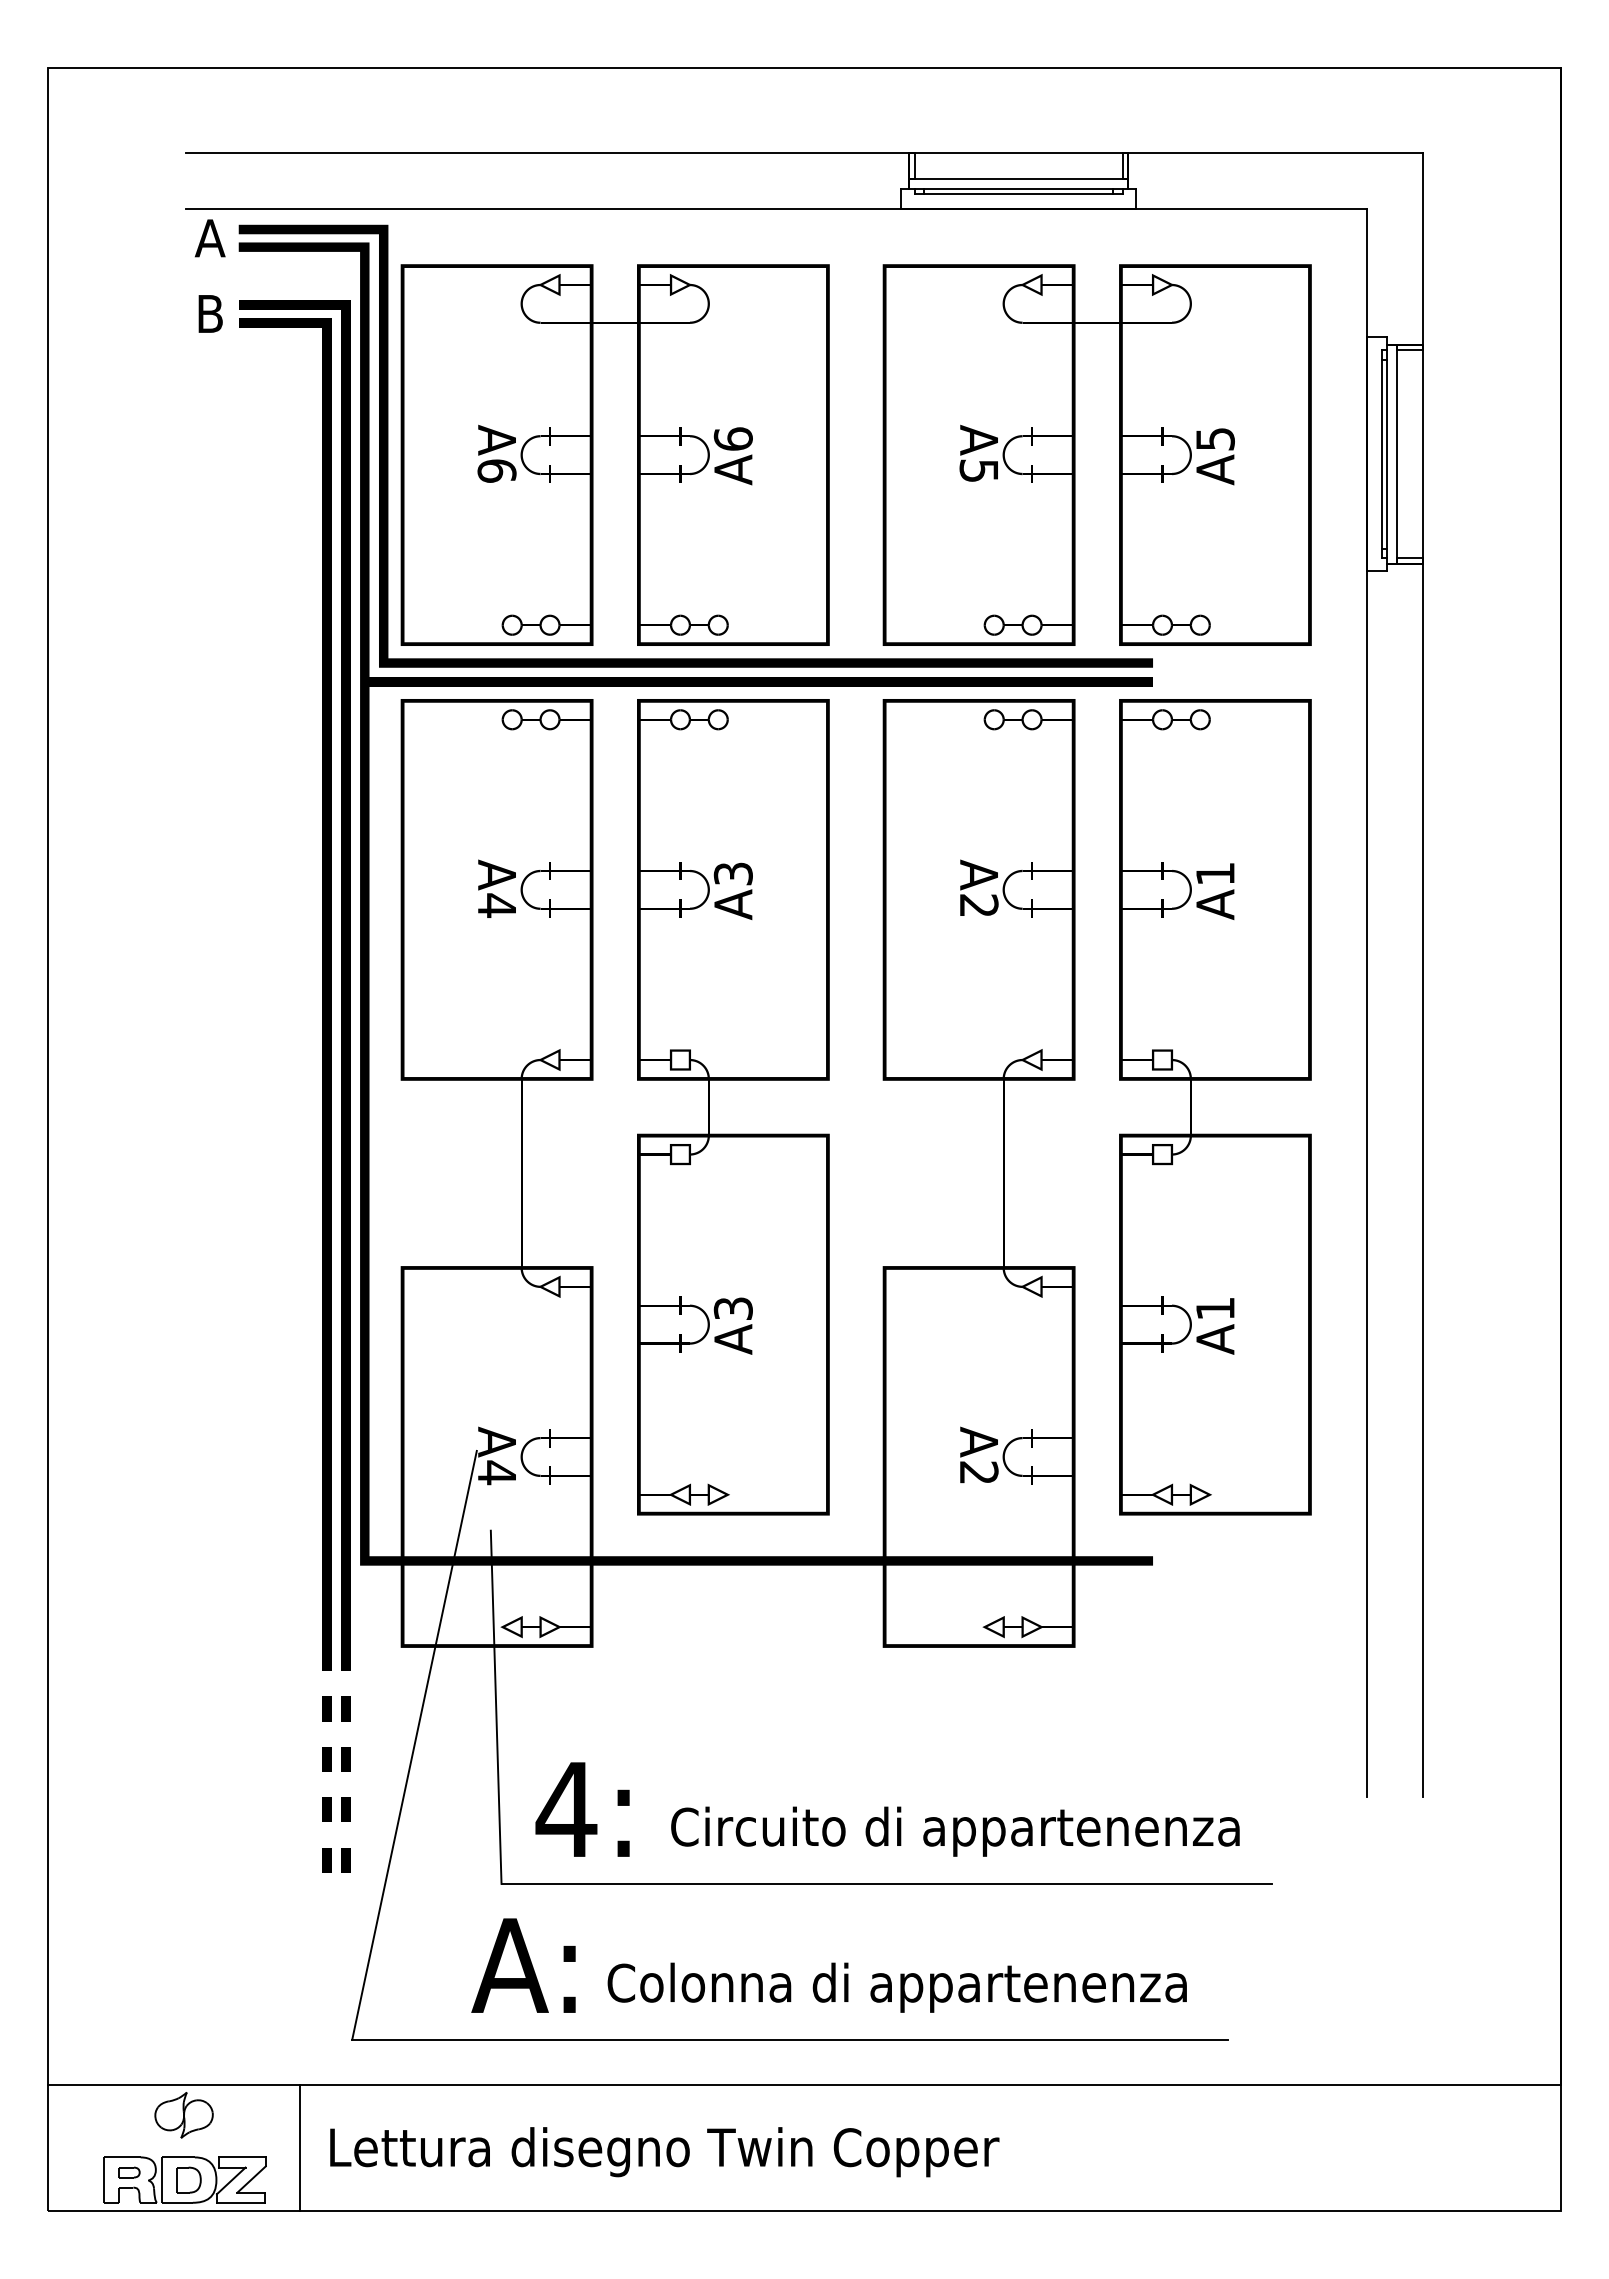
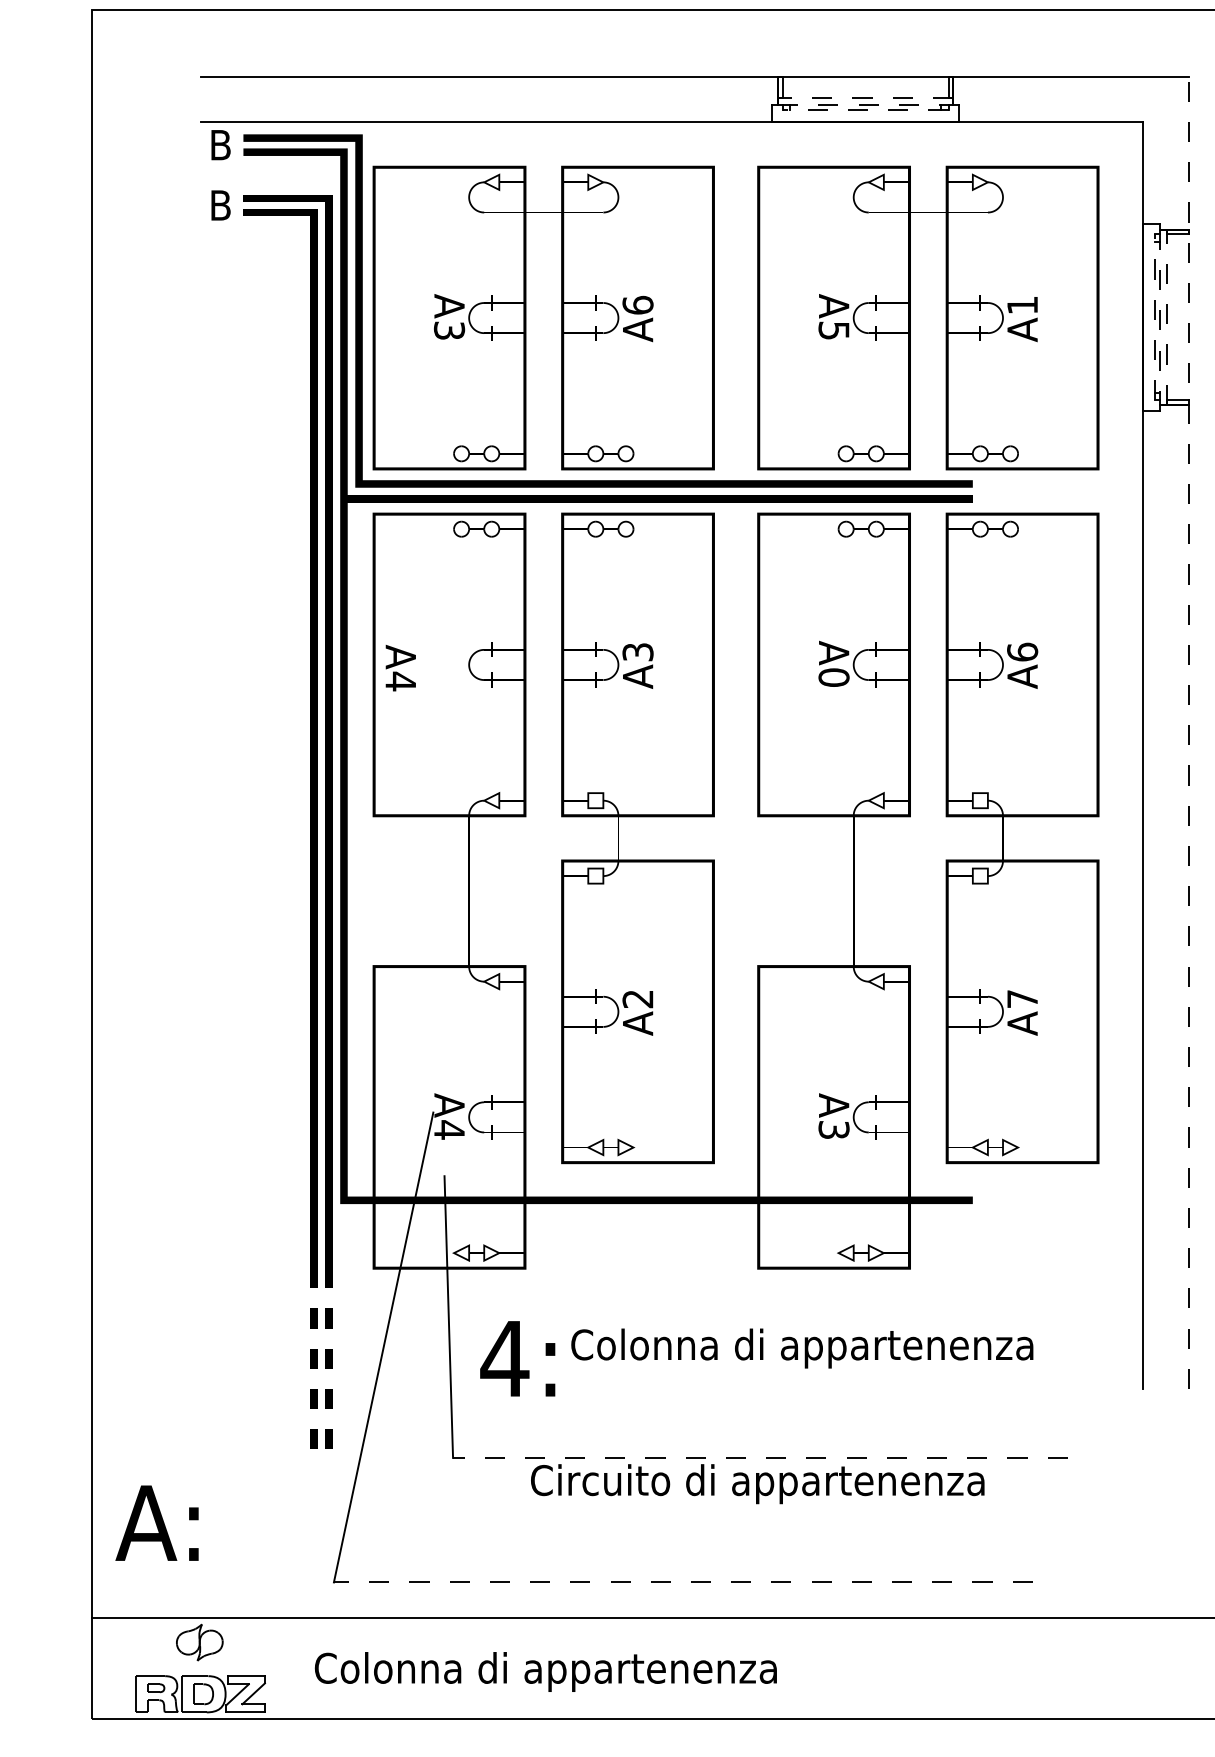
line: (1018, 179) -> (865, 98), solid -> dashed
line: (1018, 188) -> (865, 105), solid -> dashed
line: (1018, 194) -> (865, 110), solid -> dashed
text: (209, 238) -> (220, 145), A -> B
text: (1215, 439) -> (1022, 305), A5 -> A1
line: (1381, 454) -> (1155, 317), solid -> dashed
line: (1387, 454) -> (1159, 317), solid -> dashed
line: (1396, 454) -> (1167, 317), solid -> dashed
text: (496, 470) -> (449, 330), A6 -> A3
text: (1214, 873) -> (1021, 651), A1 -> A6
text: (496, 888) -> (400, 667), moved
text: (978, 905) -> (833, 677), A2 -> A0
line: (1423, 974) -> (1188, 732), solid -> dashed
text: (733, 1308) -> (638, 998), A3 -> A2
text: (1215, 1308) -> (1022, 998), A1 -> A7
text: (978, 1472) -> (833, 1129), A2 -> A3
text: (582, 1809) -> (517, 1358), moved
text: (955, 1831) -> (757, 1483), moved
line: (886, 1883) -> (760, 1457), solid -> dashed
text: (523, 1965) -> (157, 1523), moved
text: (896, 1987) -> (801, 1348), moved
line: (790, 2039) -> (683, 1582), solid -> dashed
line: (300, 2147) -> (292, 1668), removed
text: (663, 2152) -> (582, 1672), Lettura disegno Twin Copper -> Colonna di appartenenza

